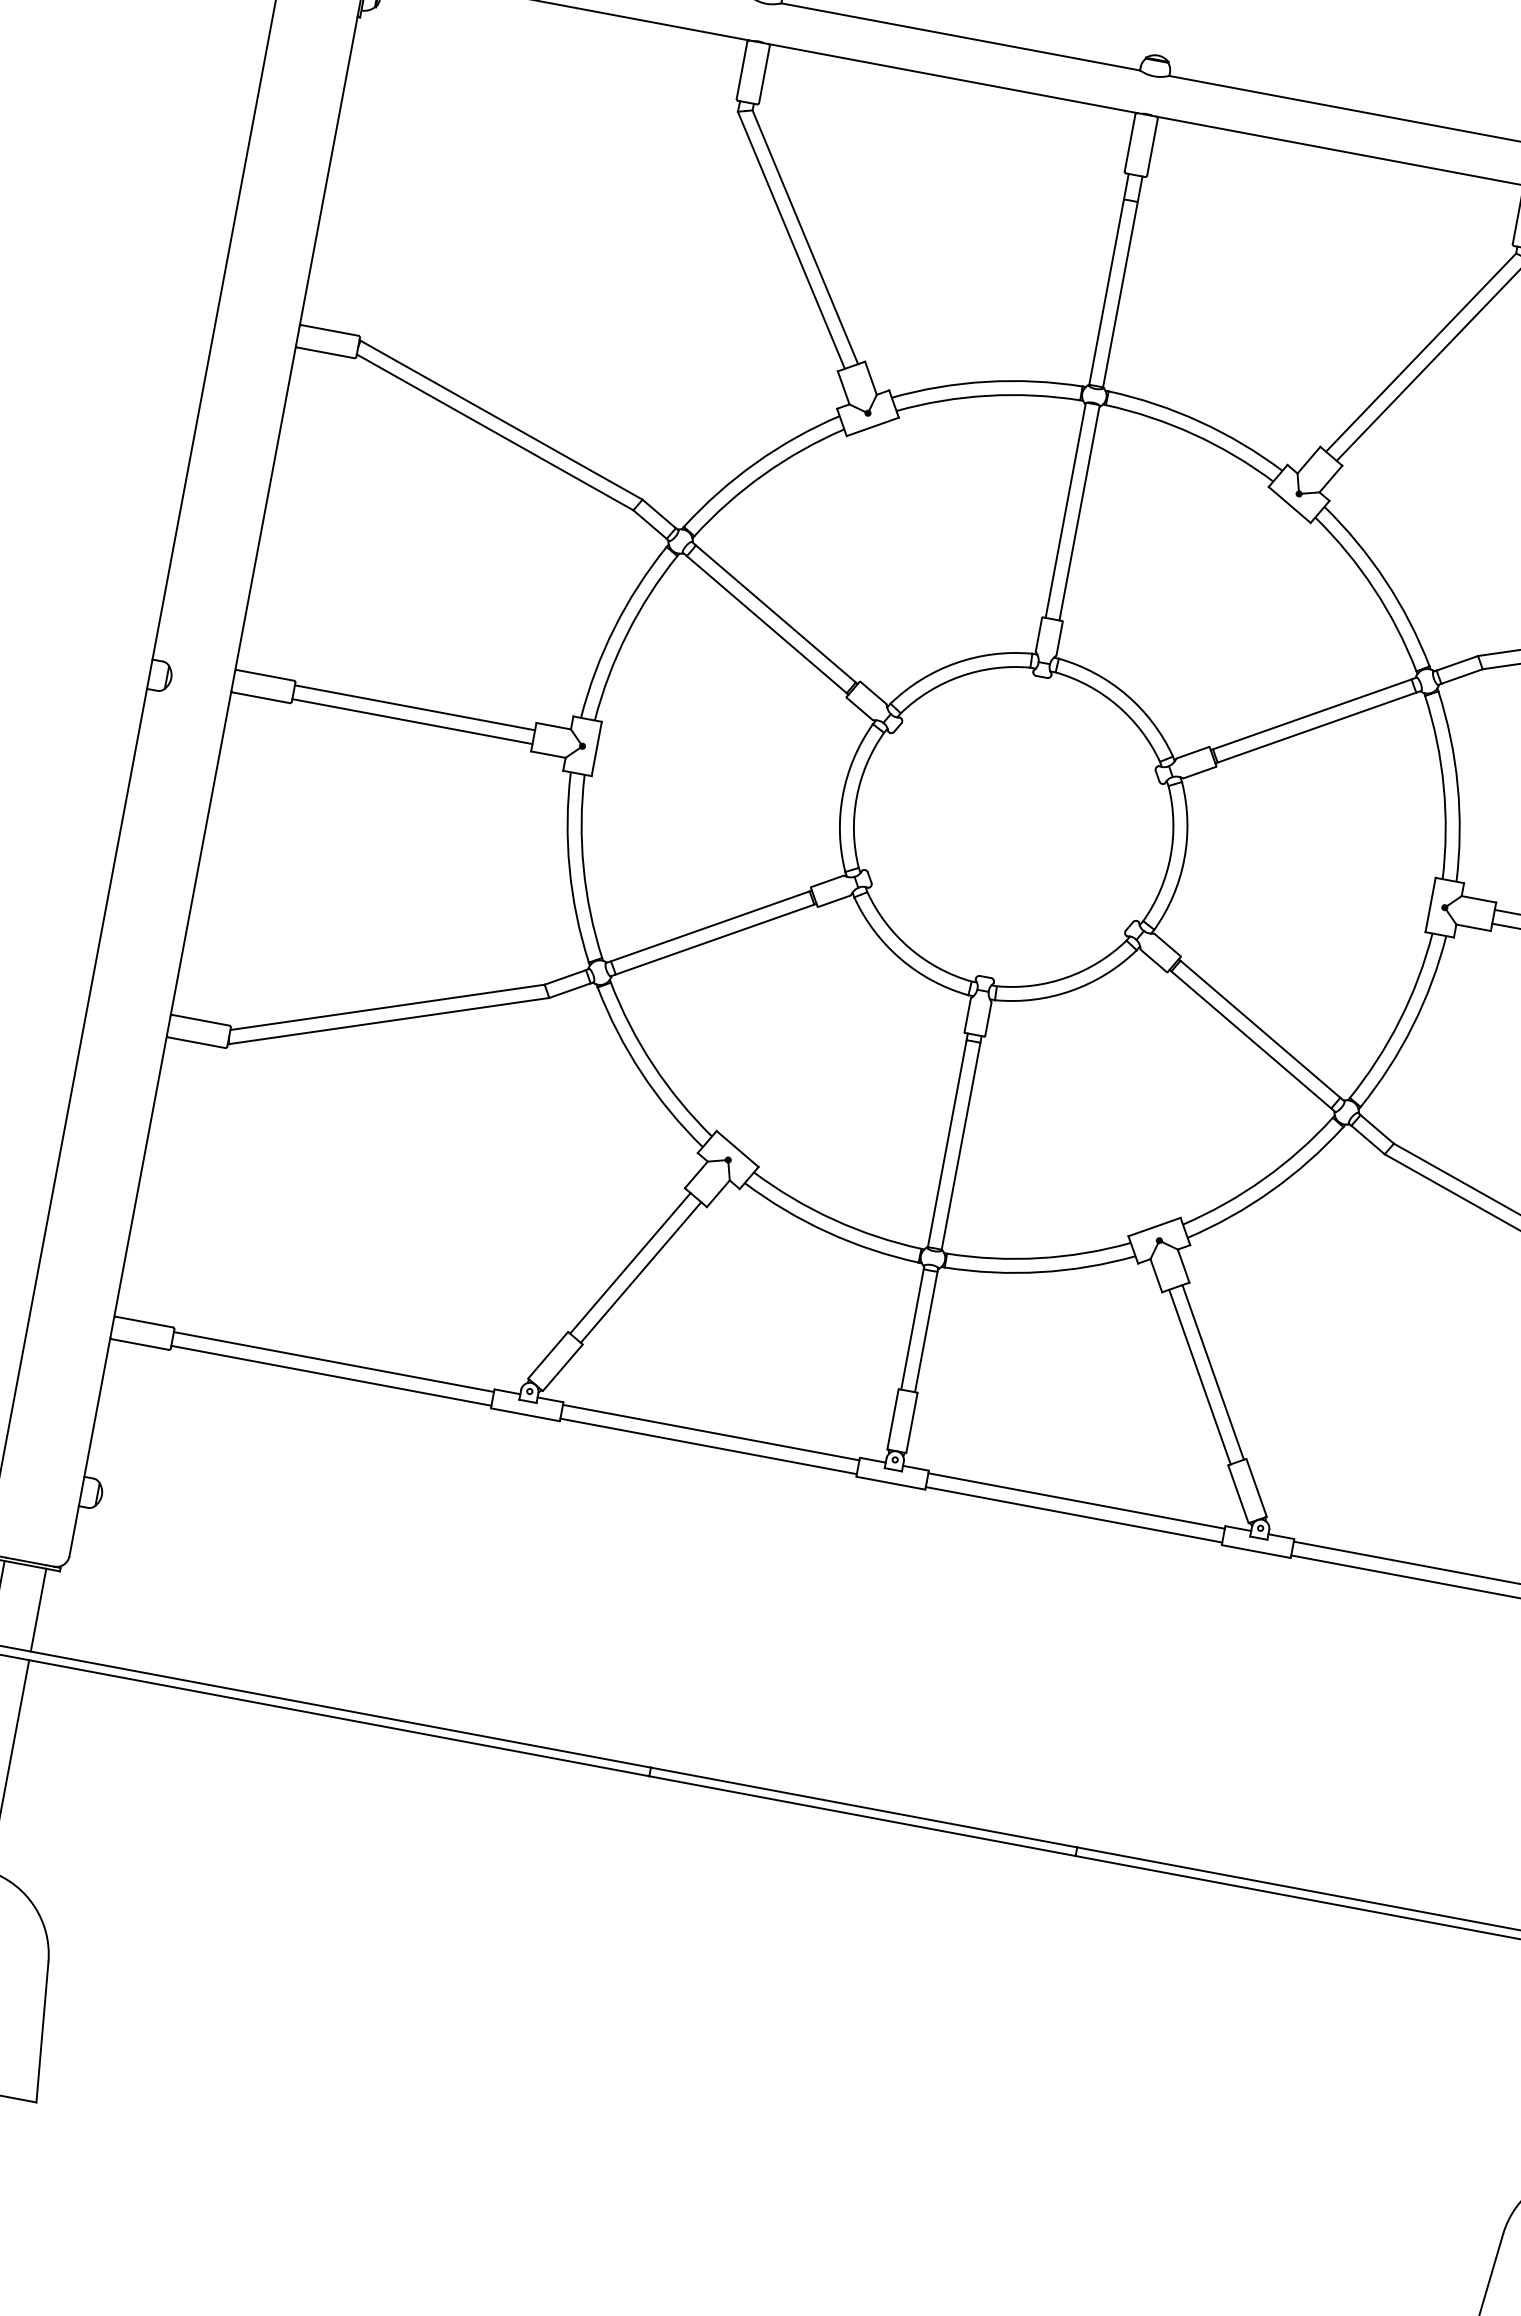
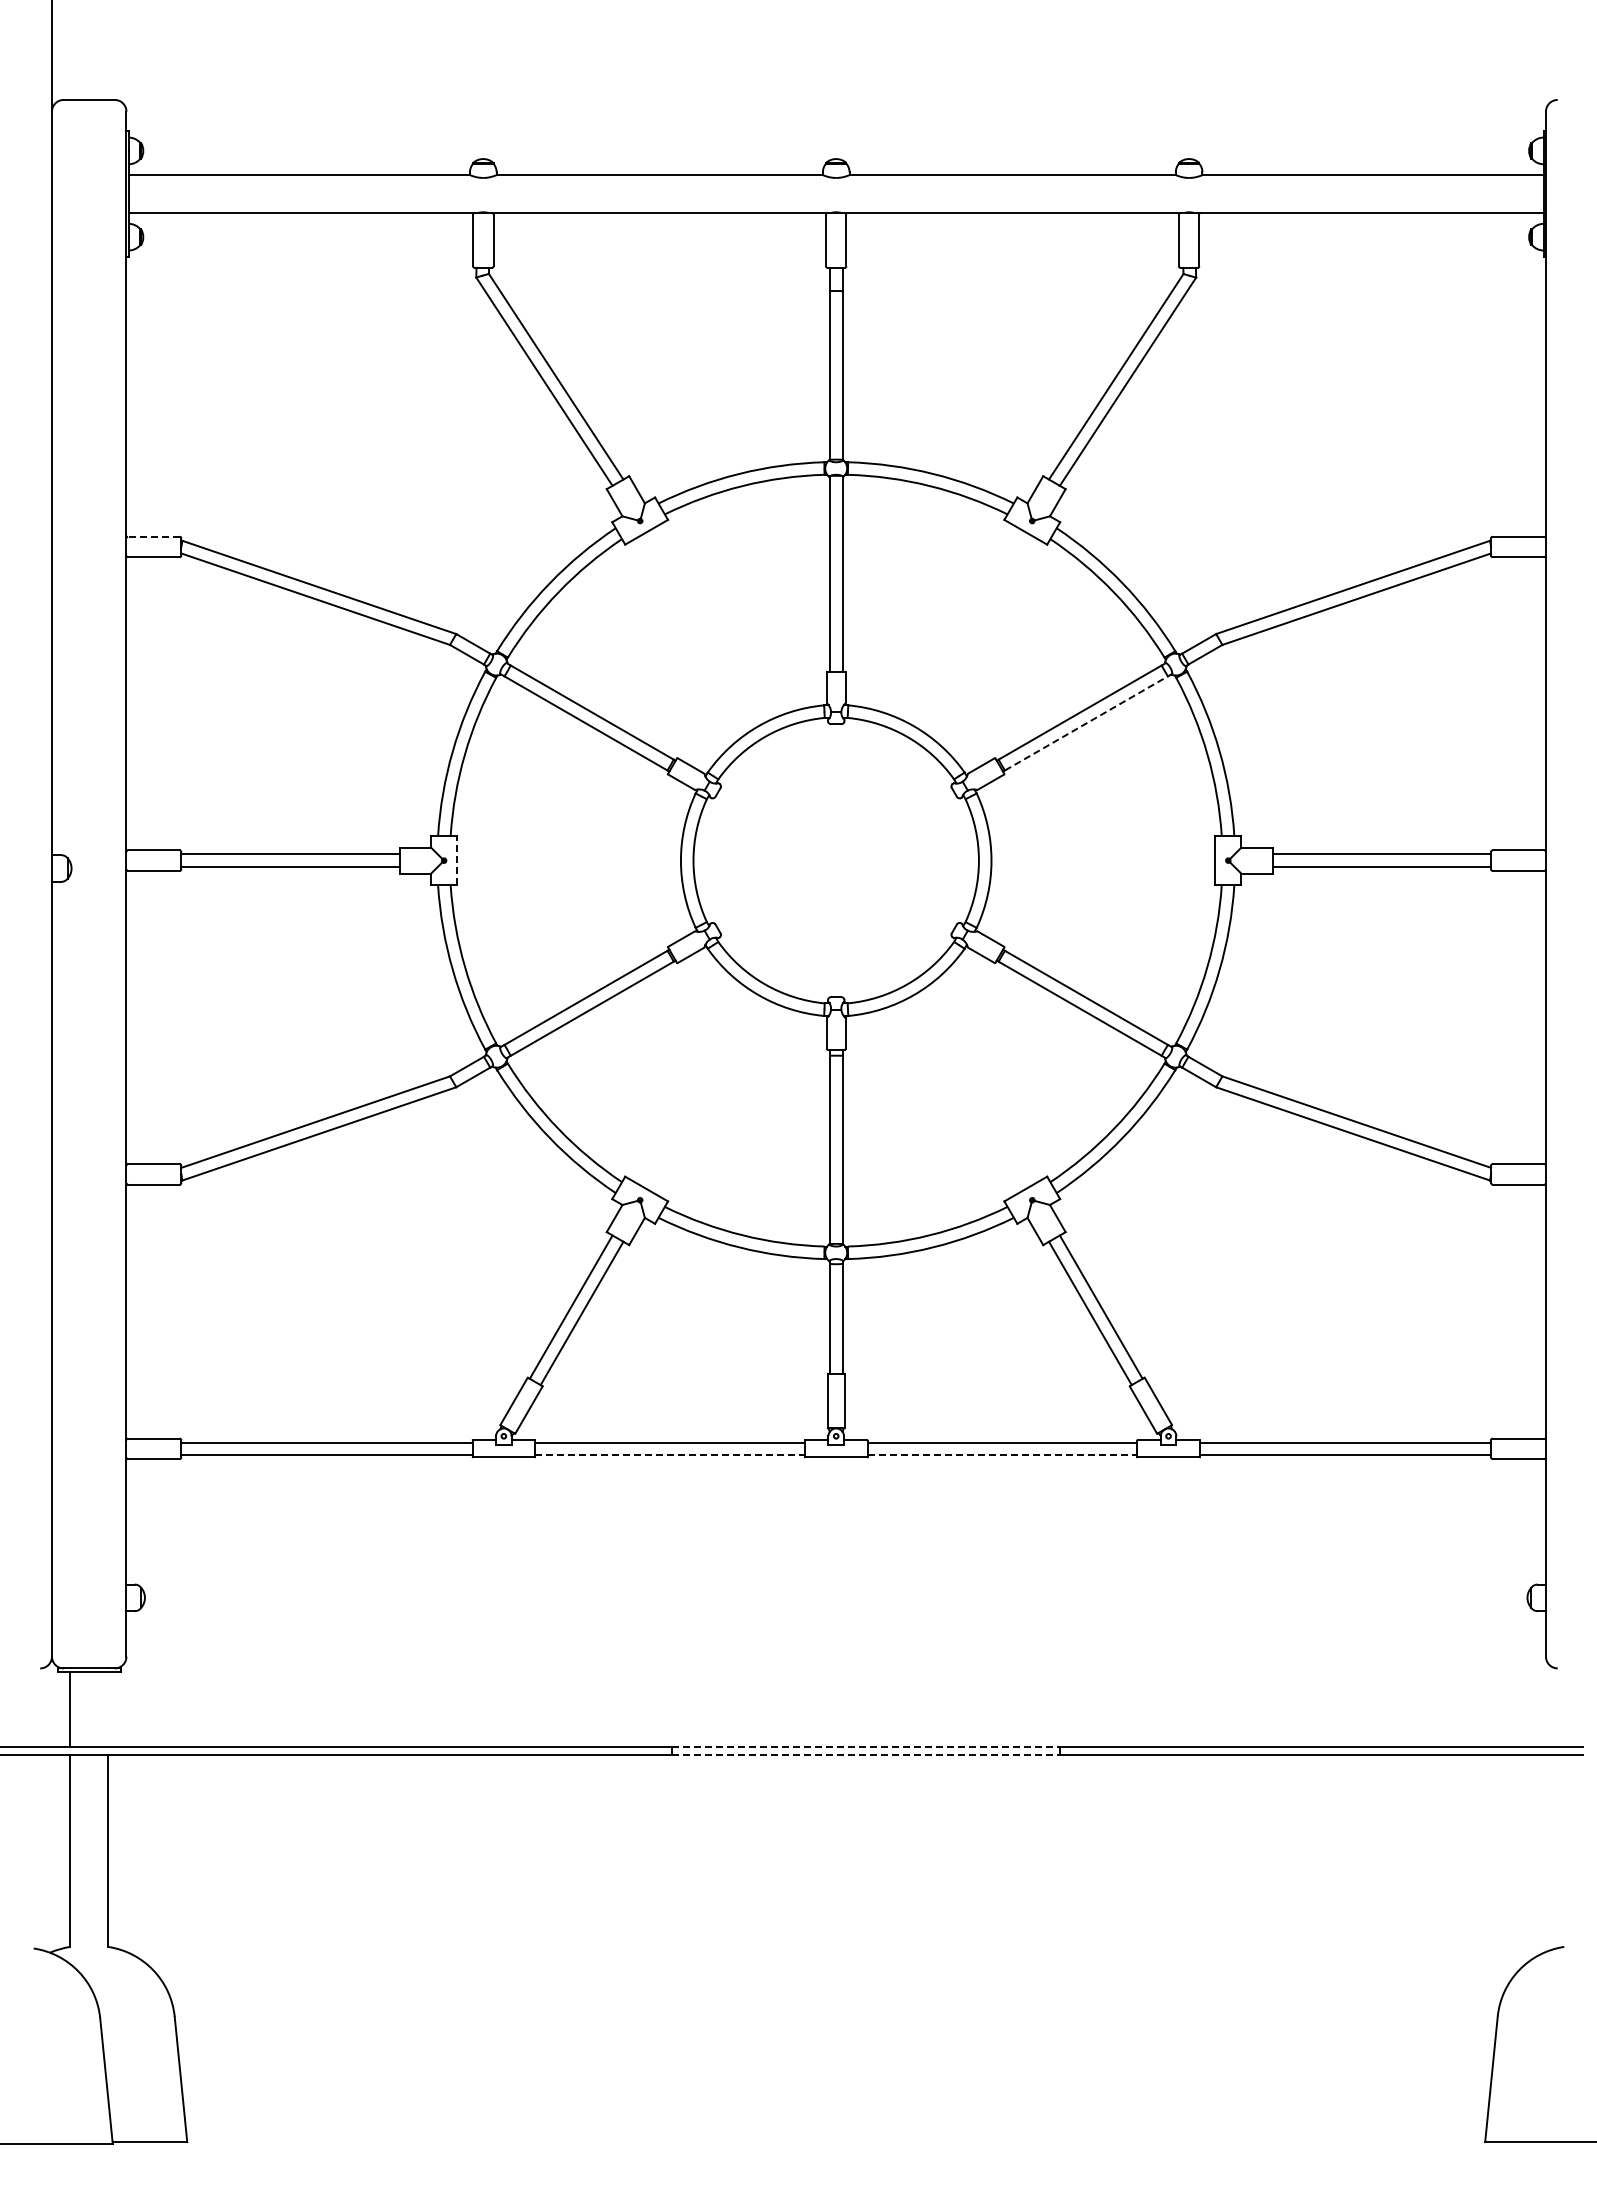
line: (329, 330) -> (153, 536), solid -> dashed
line: (1318, 727) -> (1087, 723), solid -> dashed
line: (597, 748) -> (457, 860), solid -> dashed
line: (709, 1446) -> (670, 1455), solid -> dashed
line: (1074, 1515) -> (1002, 1455), solid -> dashed
line: (39, 1609) -> (108, 1708), removed
line: (864, 1807) -> (866, 1746), solid -> dashed
line: (863, 1816) -> (866, 1754), solid -> dashed

